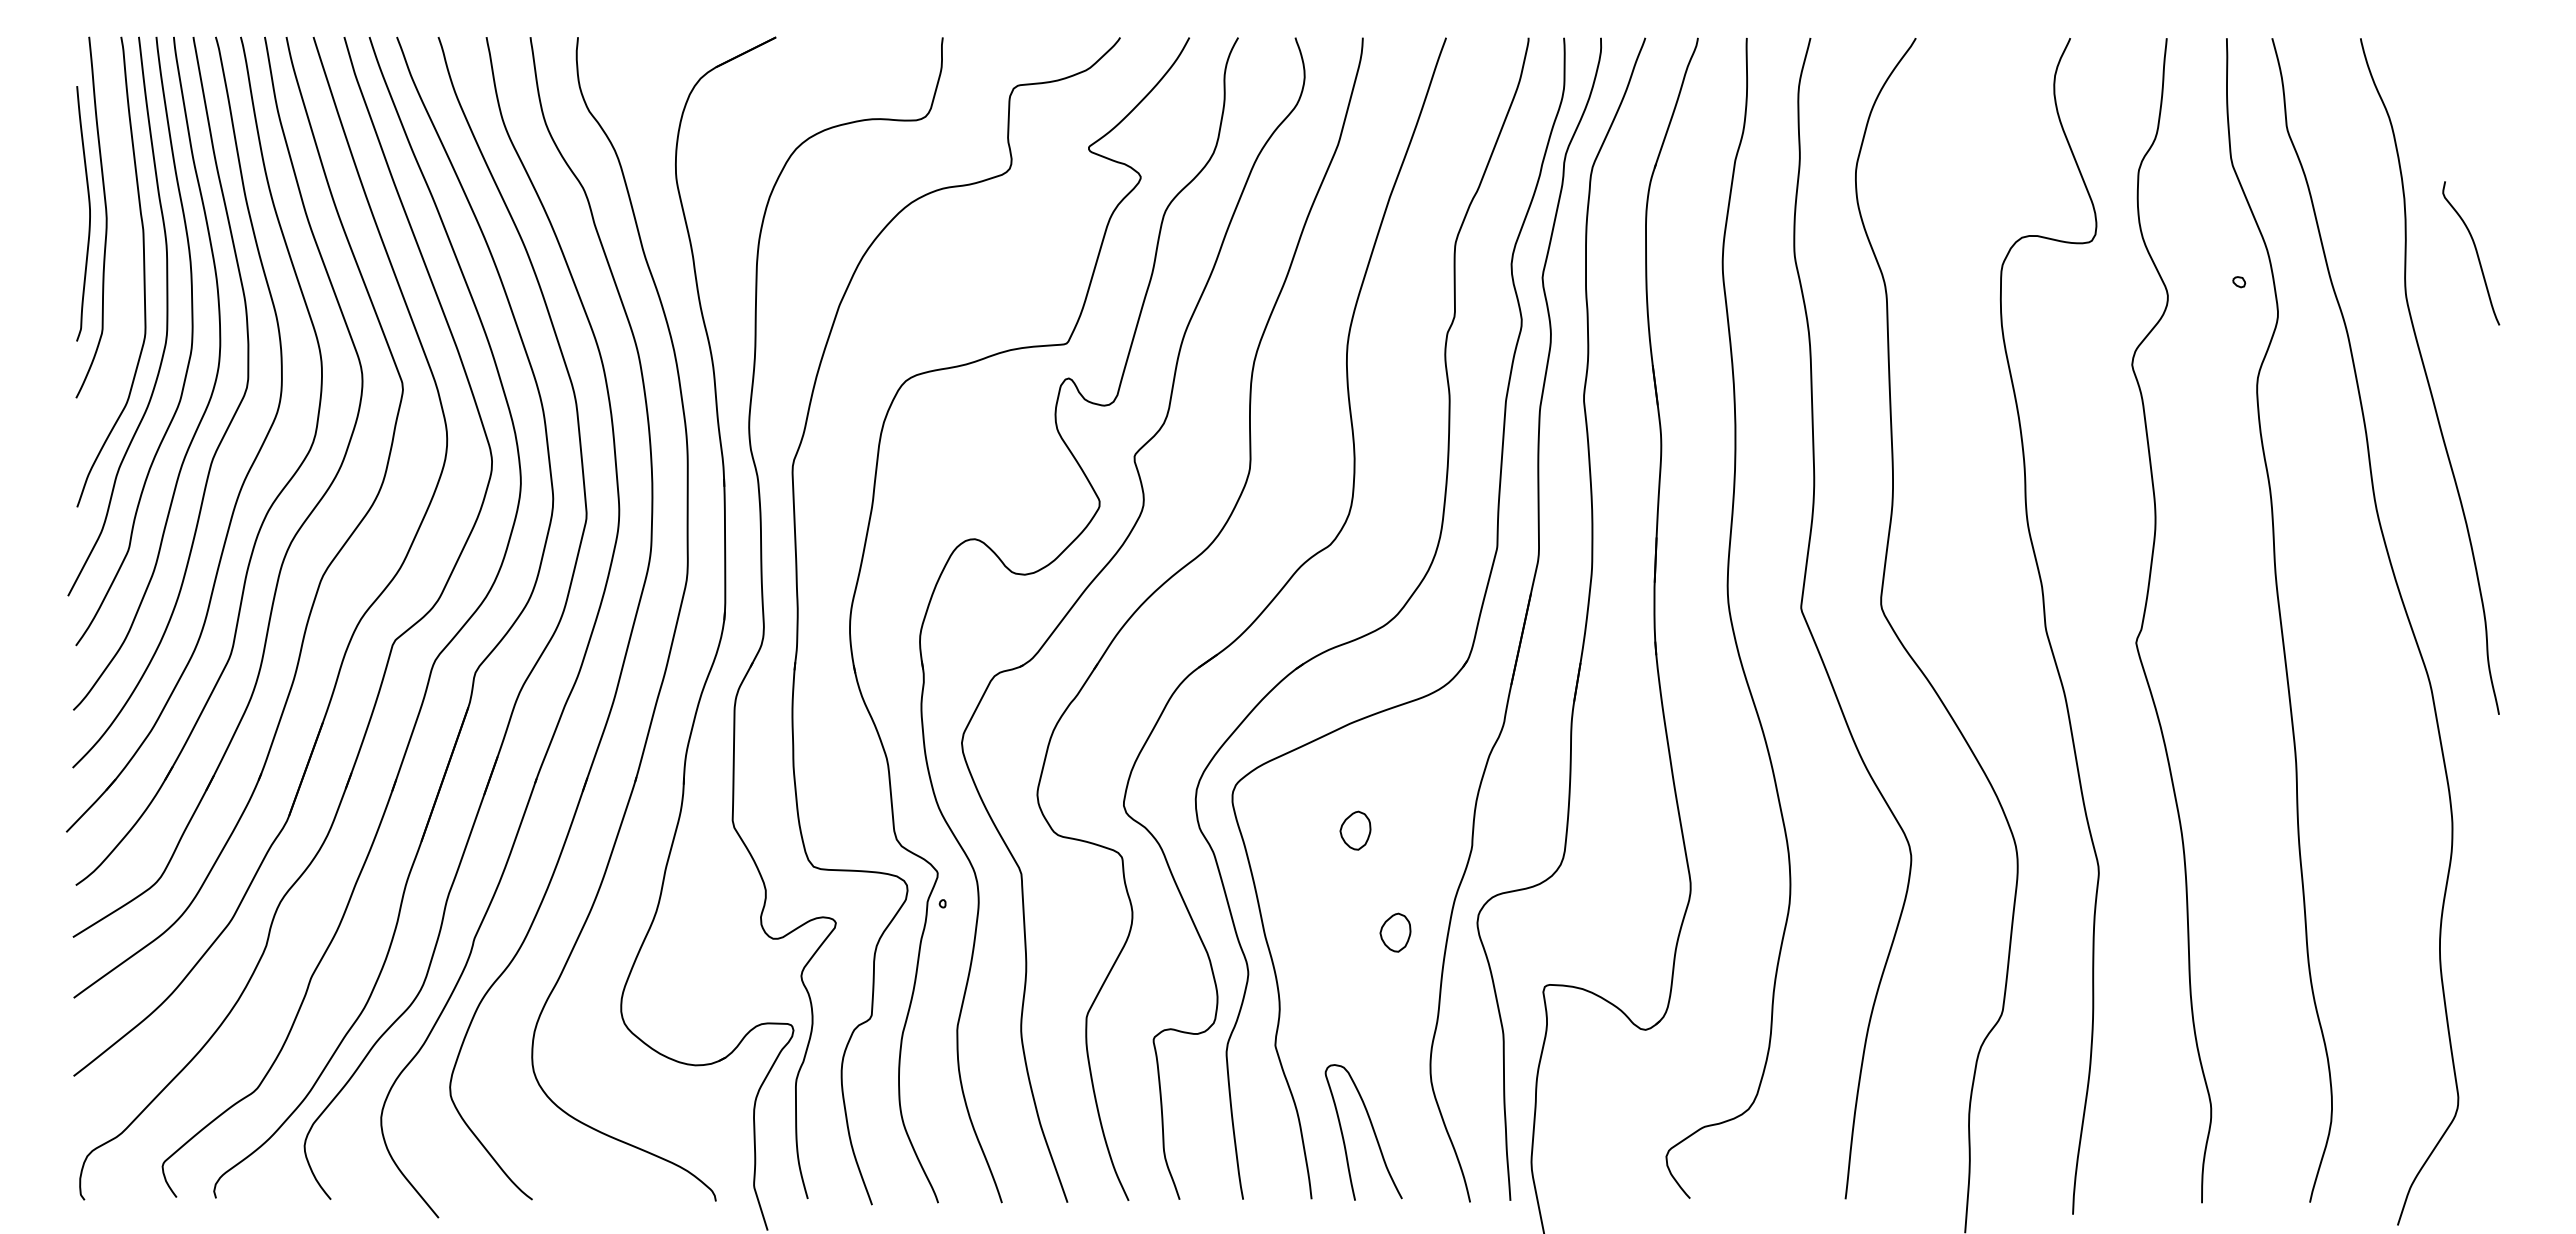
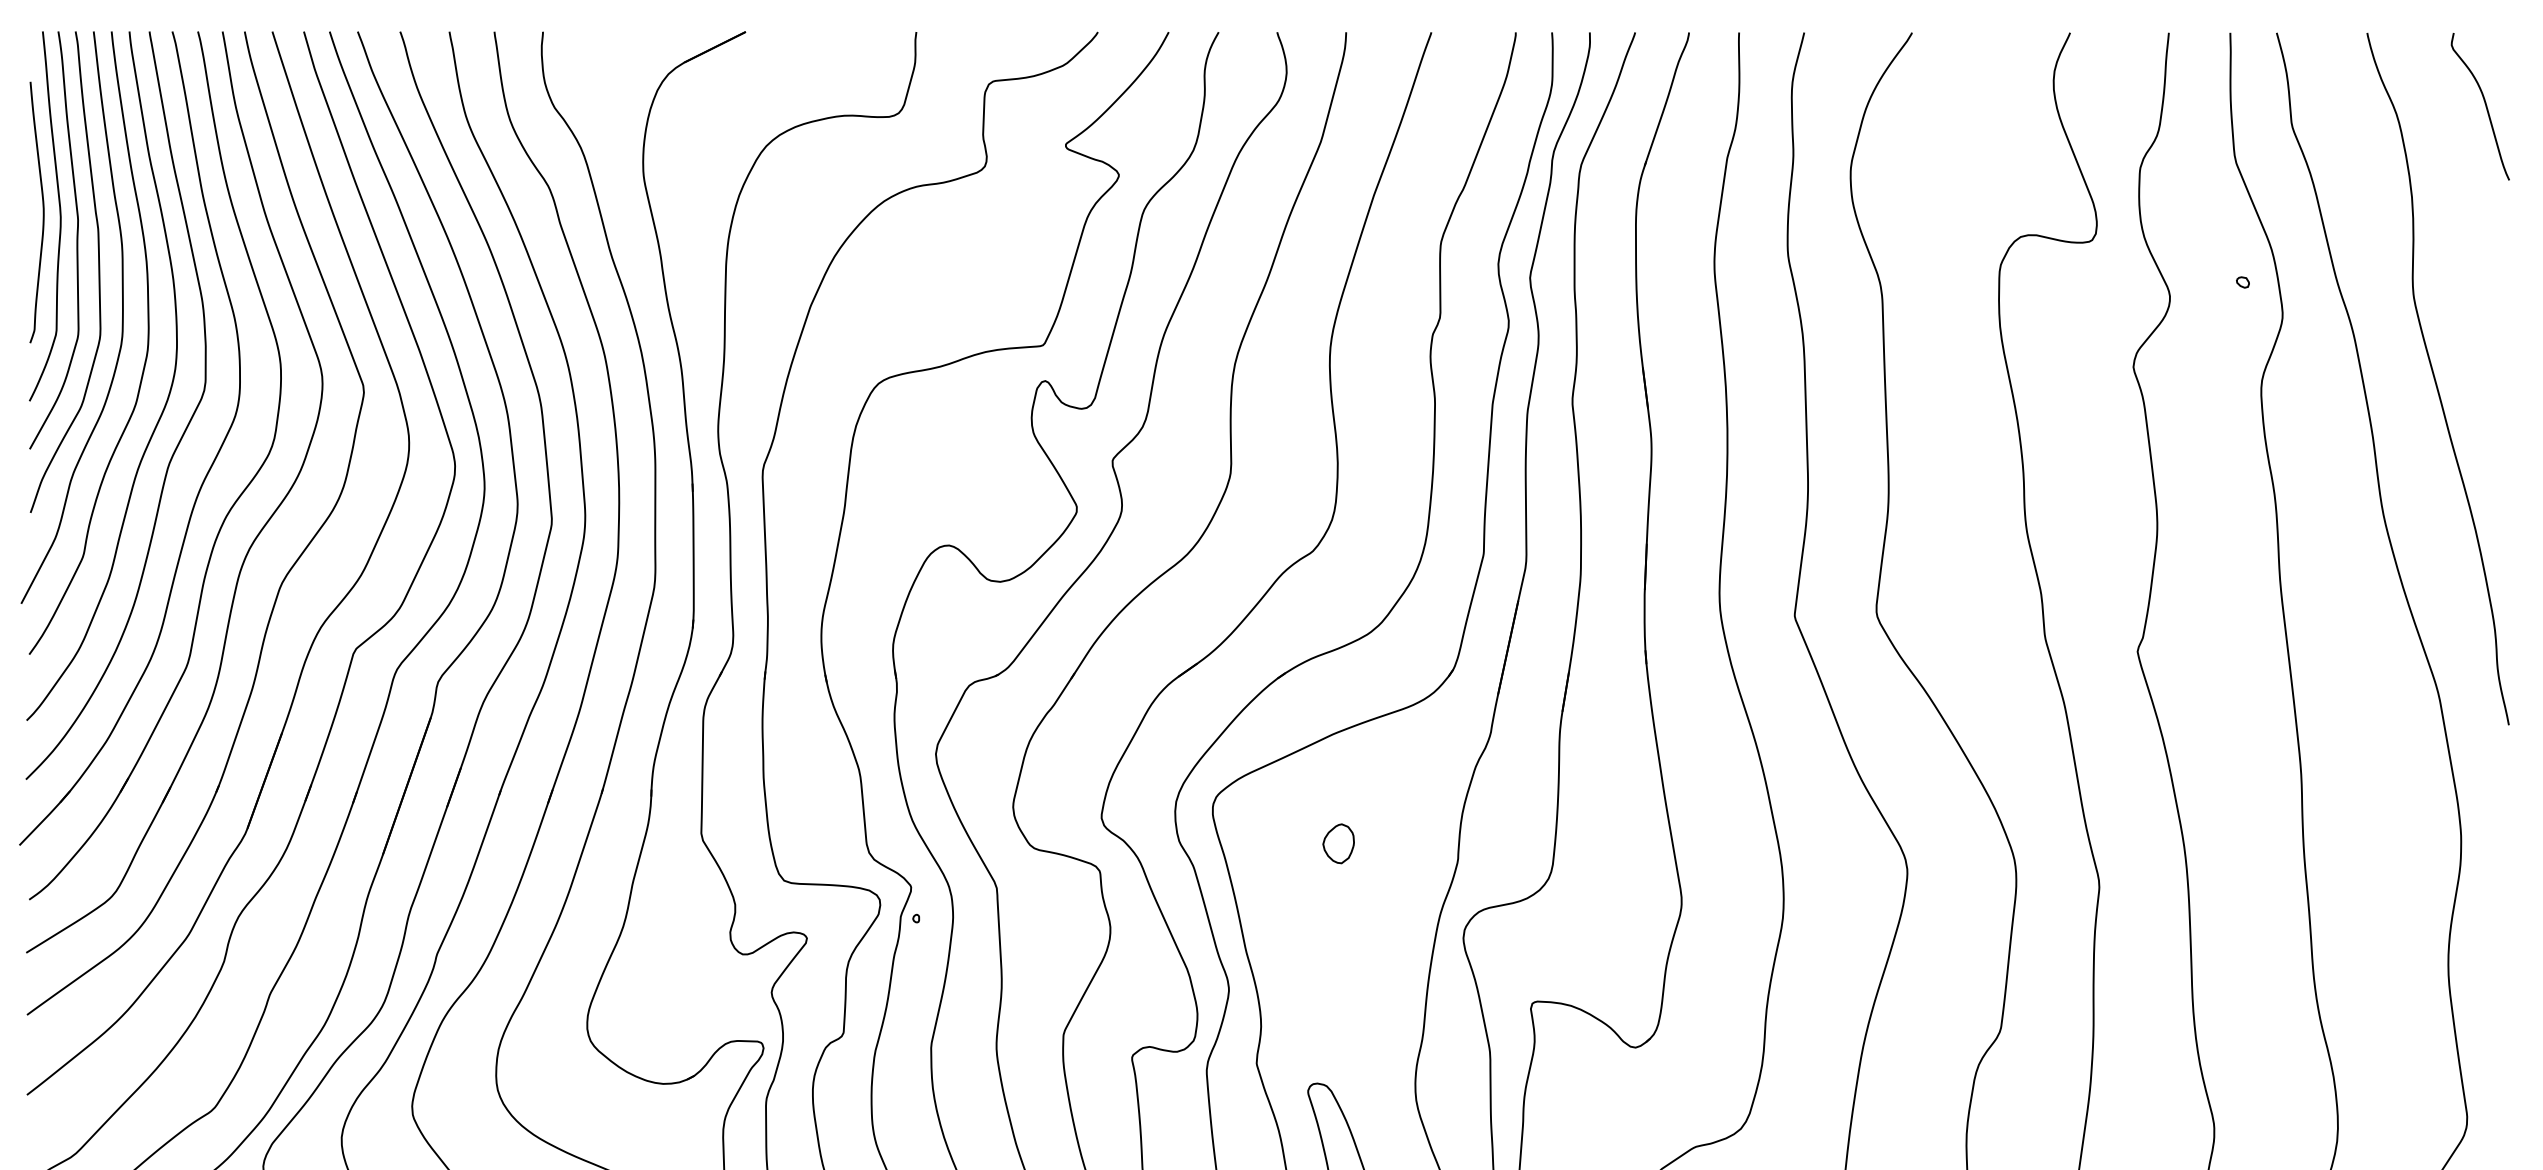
curve: (122, 240) -> (76, 239), added
curve: (2475, 251) -> (2484, 104), moved
part: (1395, 932) -> (1379, 947), removed

